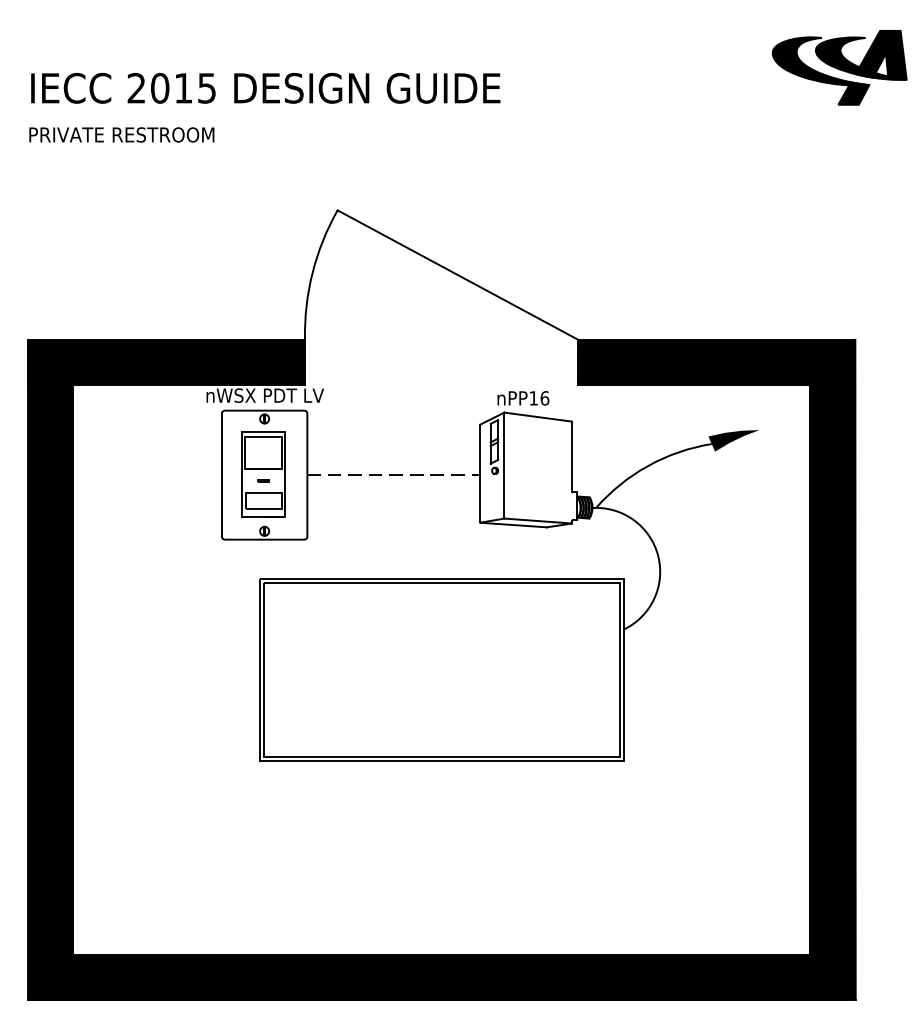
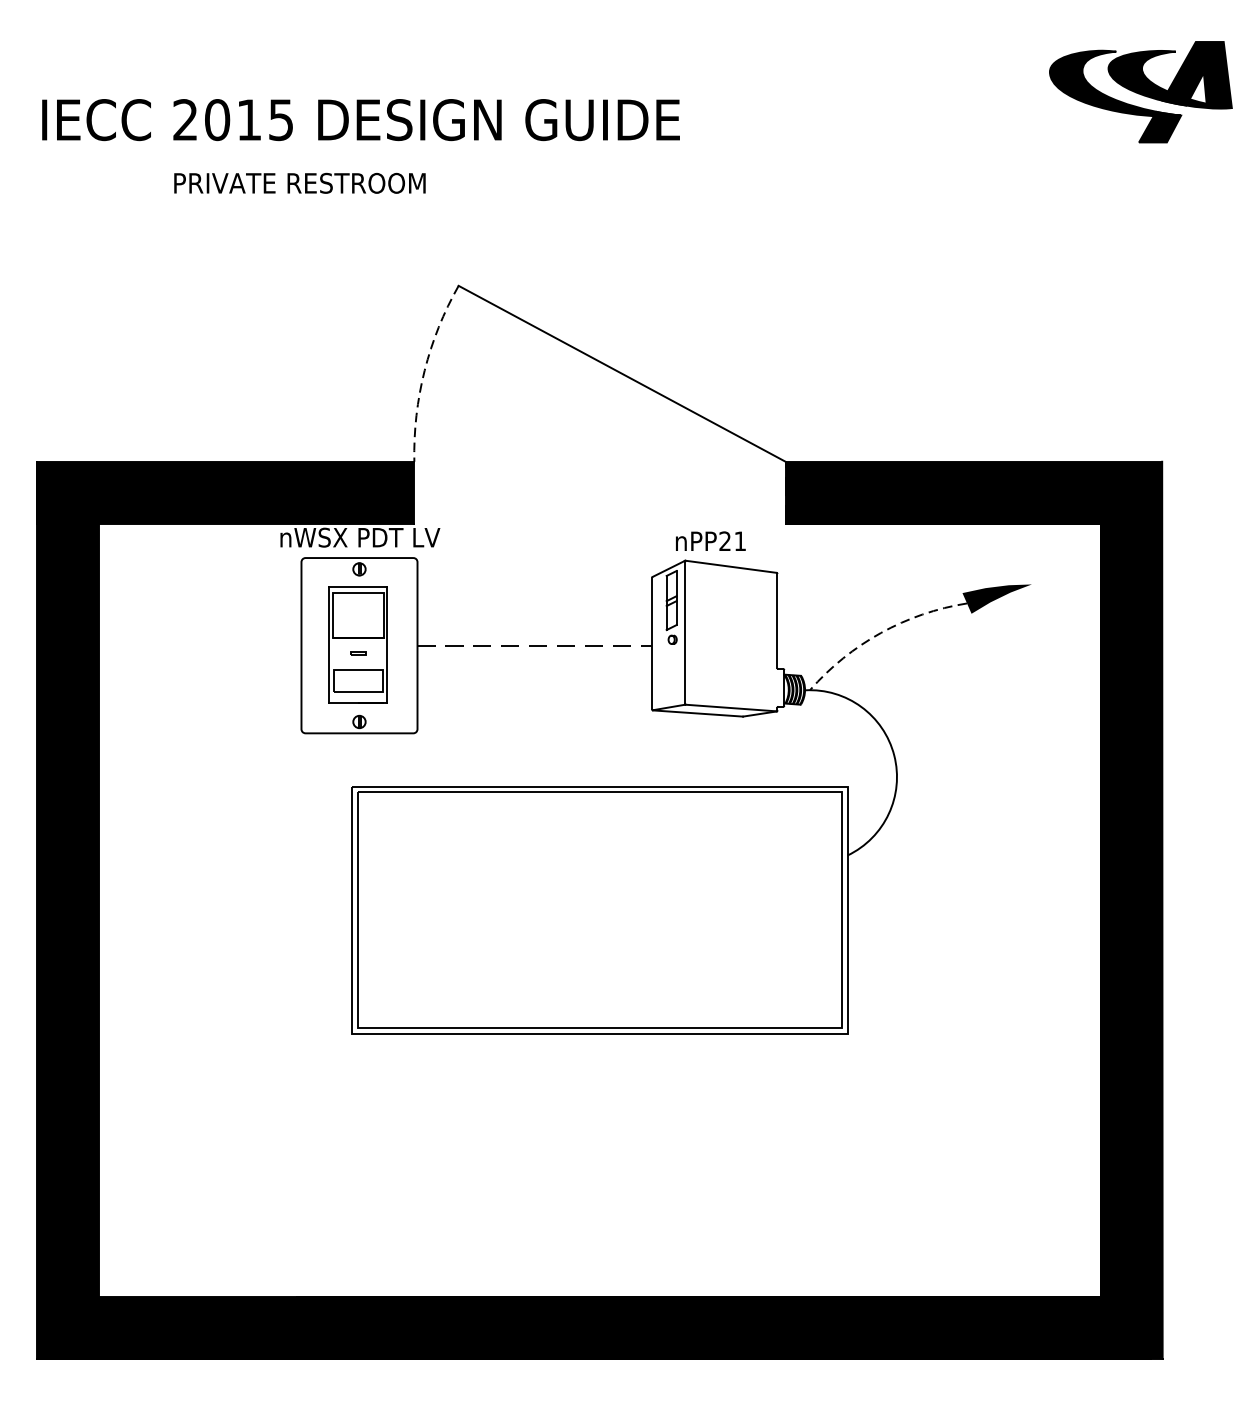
text: (121, 134) -> (299, 182), moved
arc: (312, 272) -> (424, 370), solid -> dashed
text: (539, 398) -> (732, 541), nPP16 -> nPP21
arc: (648, 465) -> (881, 632), solid -> dashed

